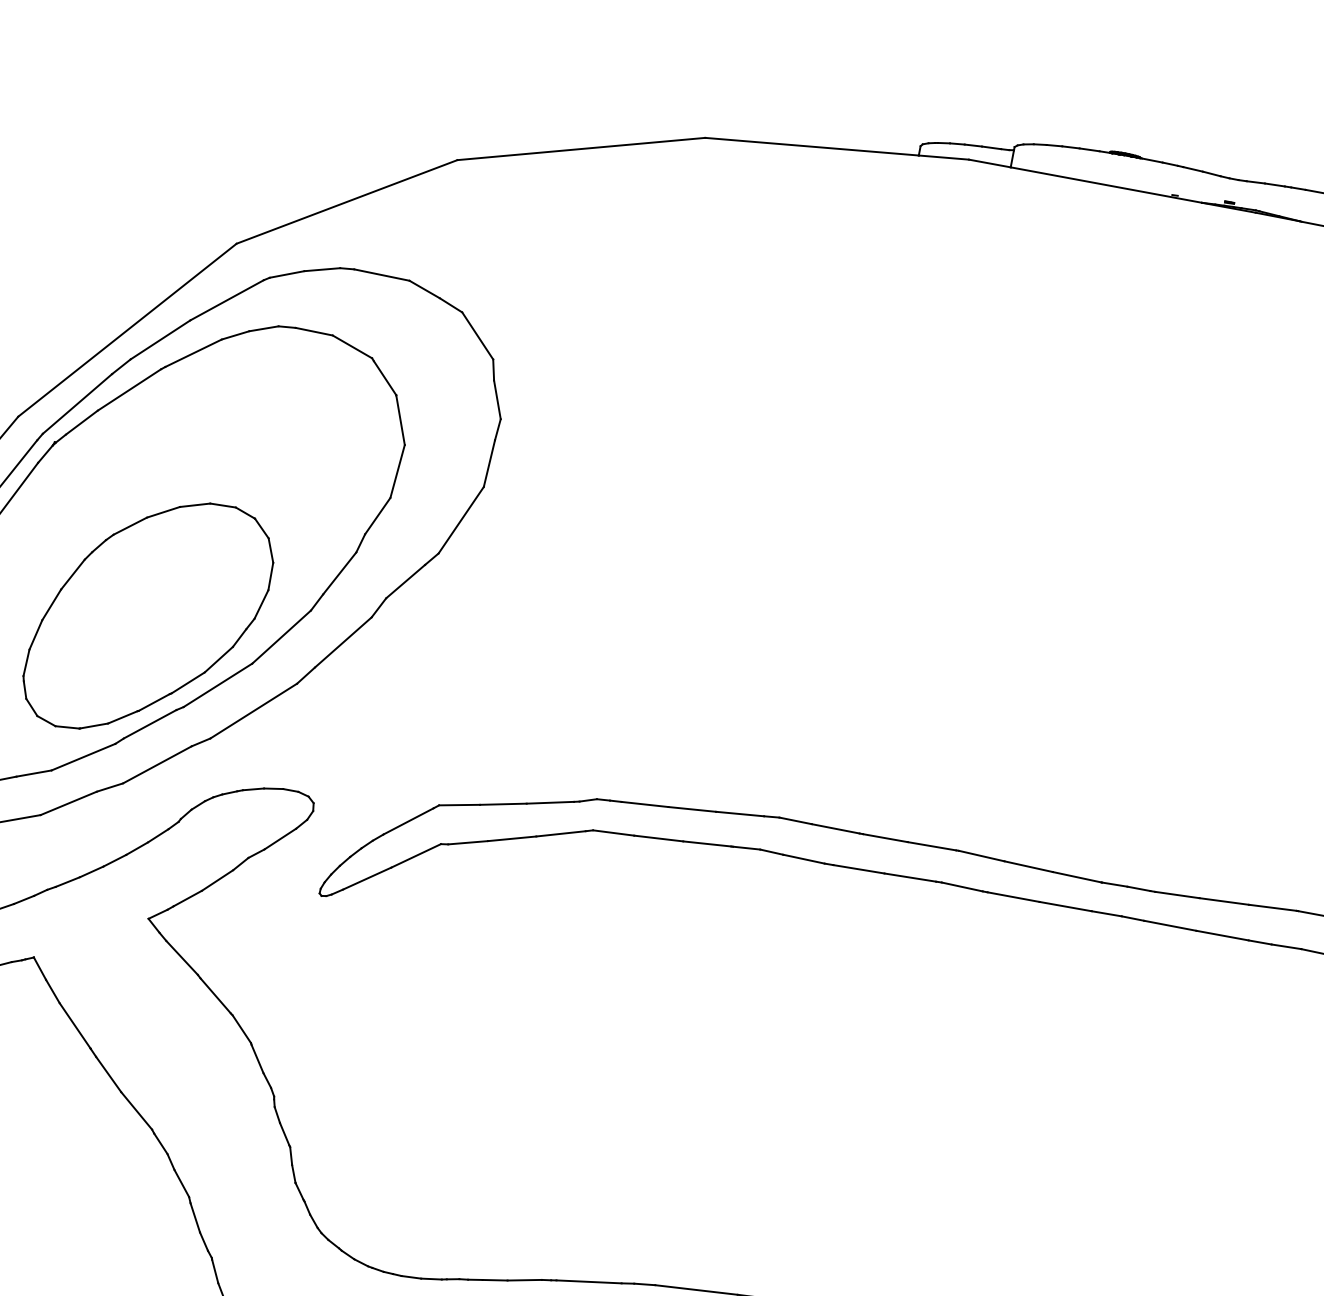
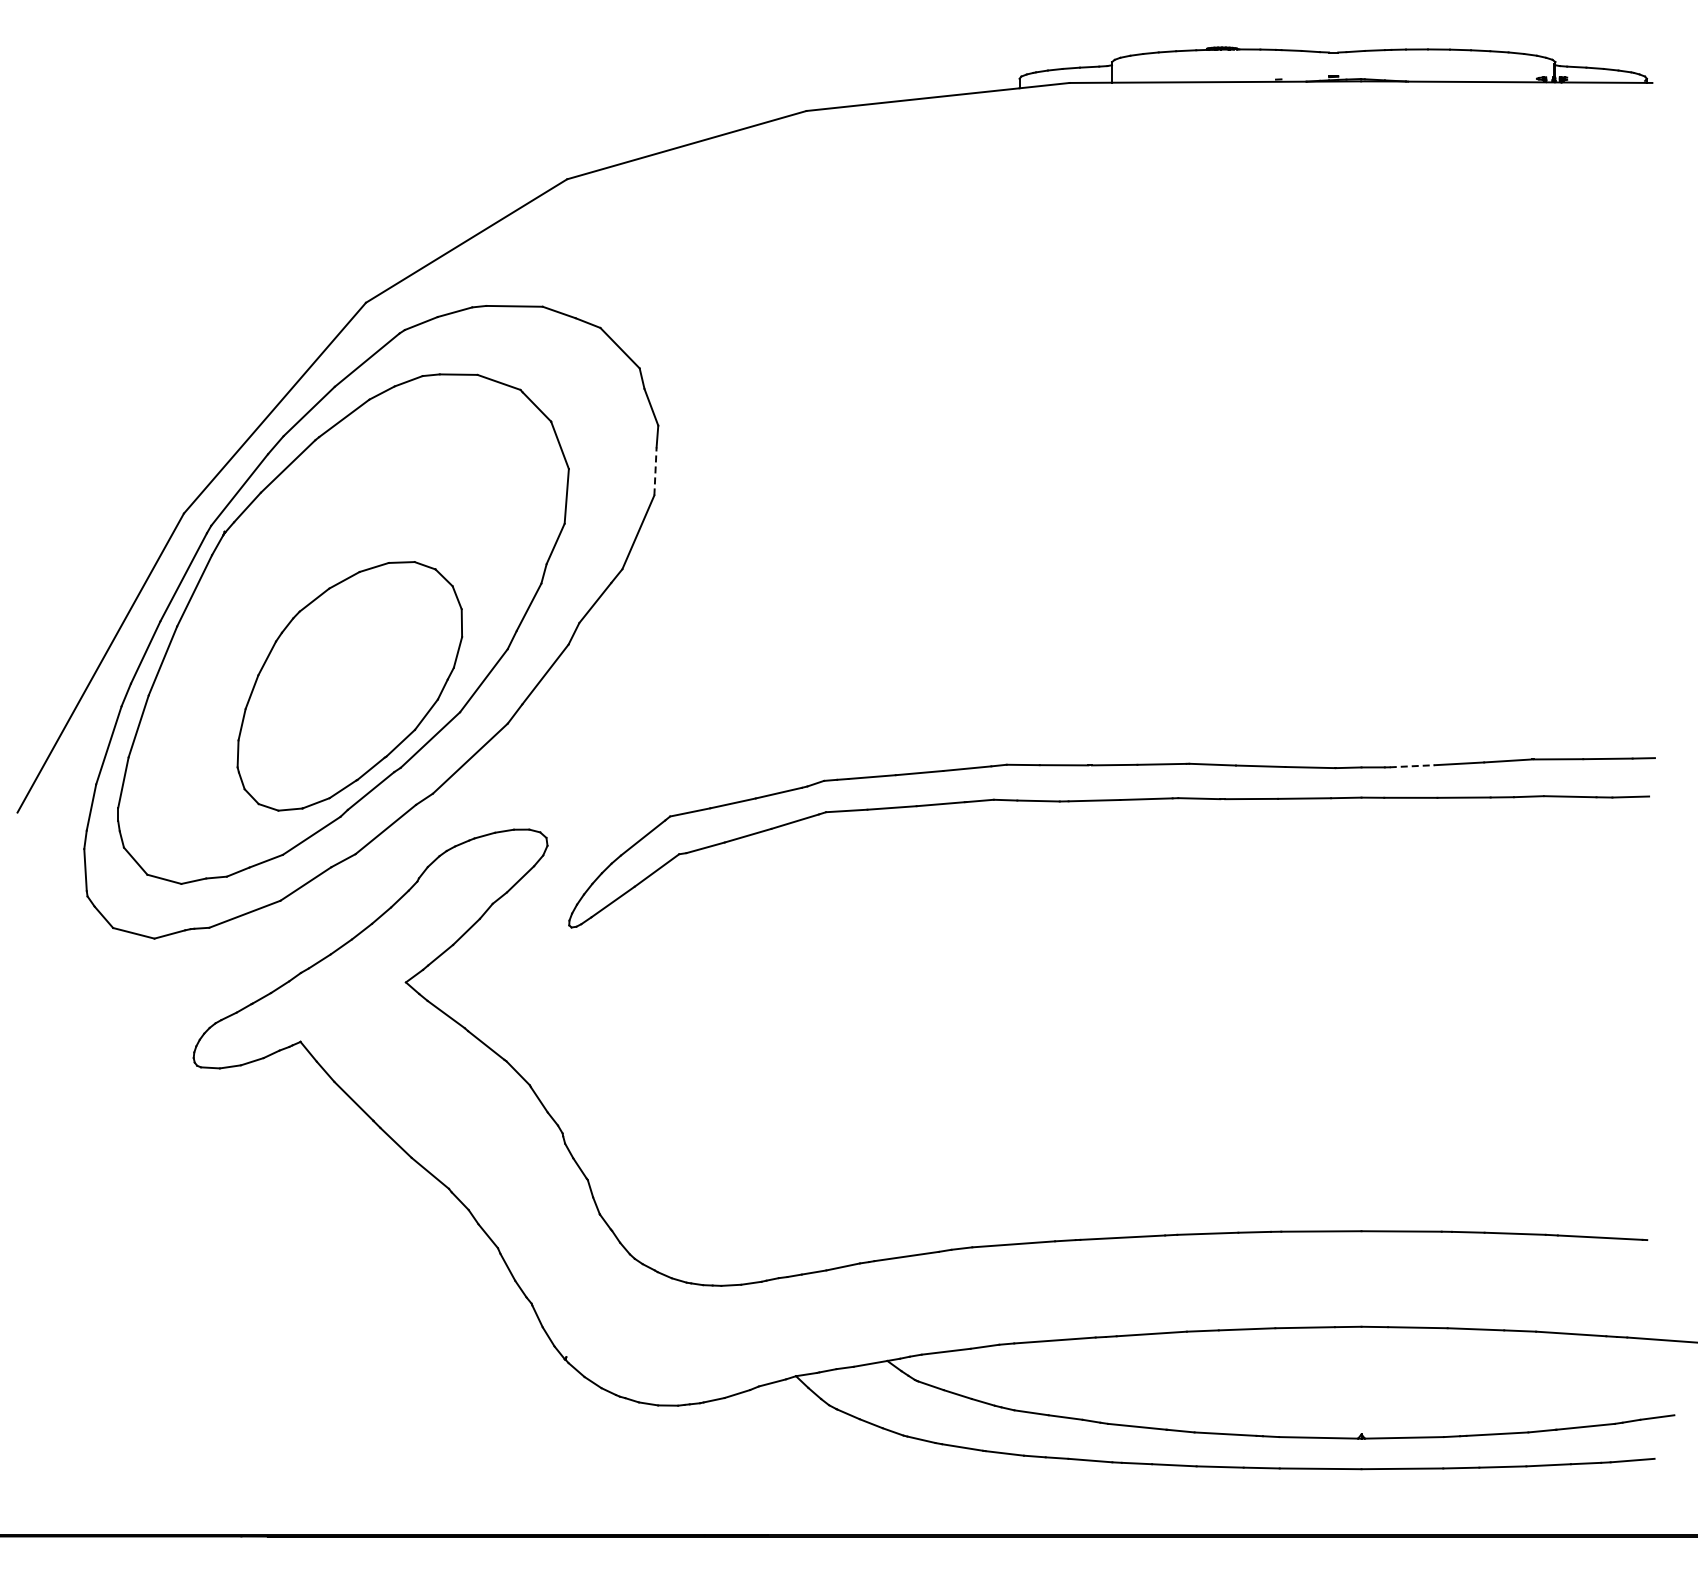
line: (489, 462) -> (655, 470), solid -> dashed
line: (1177, 895) -> (1412, 766), solid -> dashed

